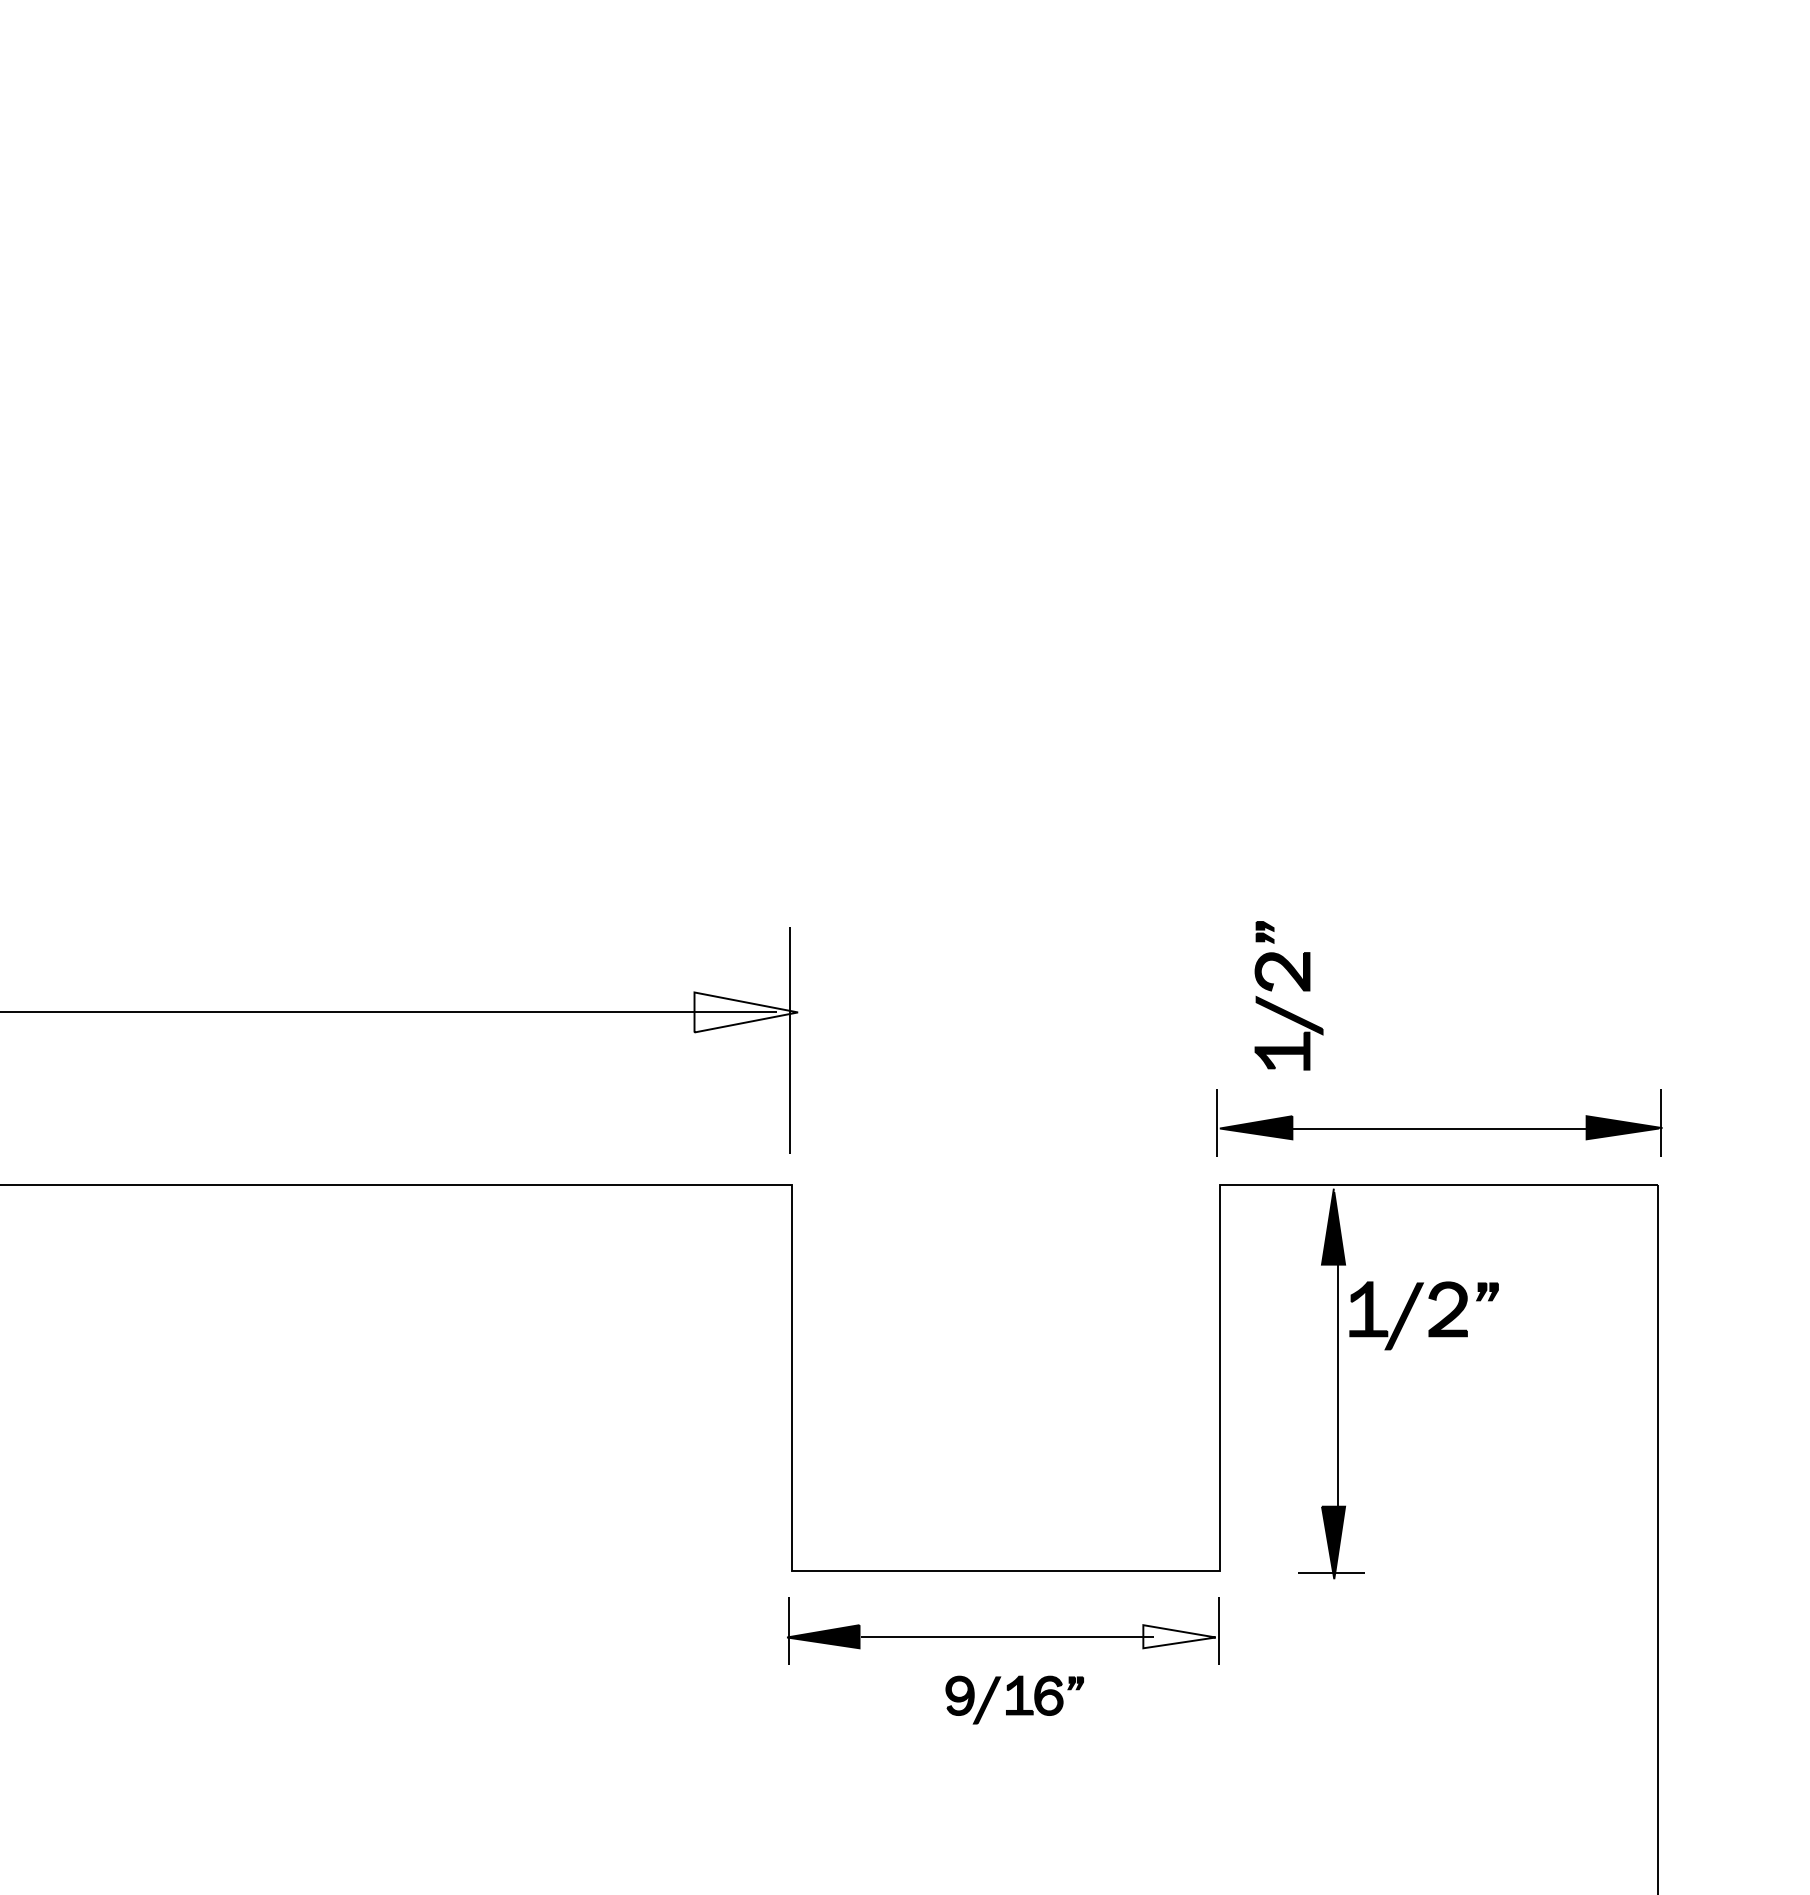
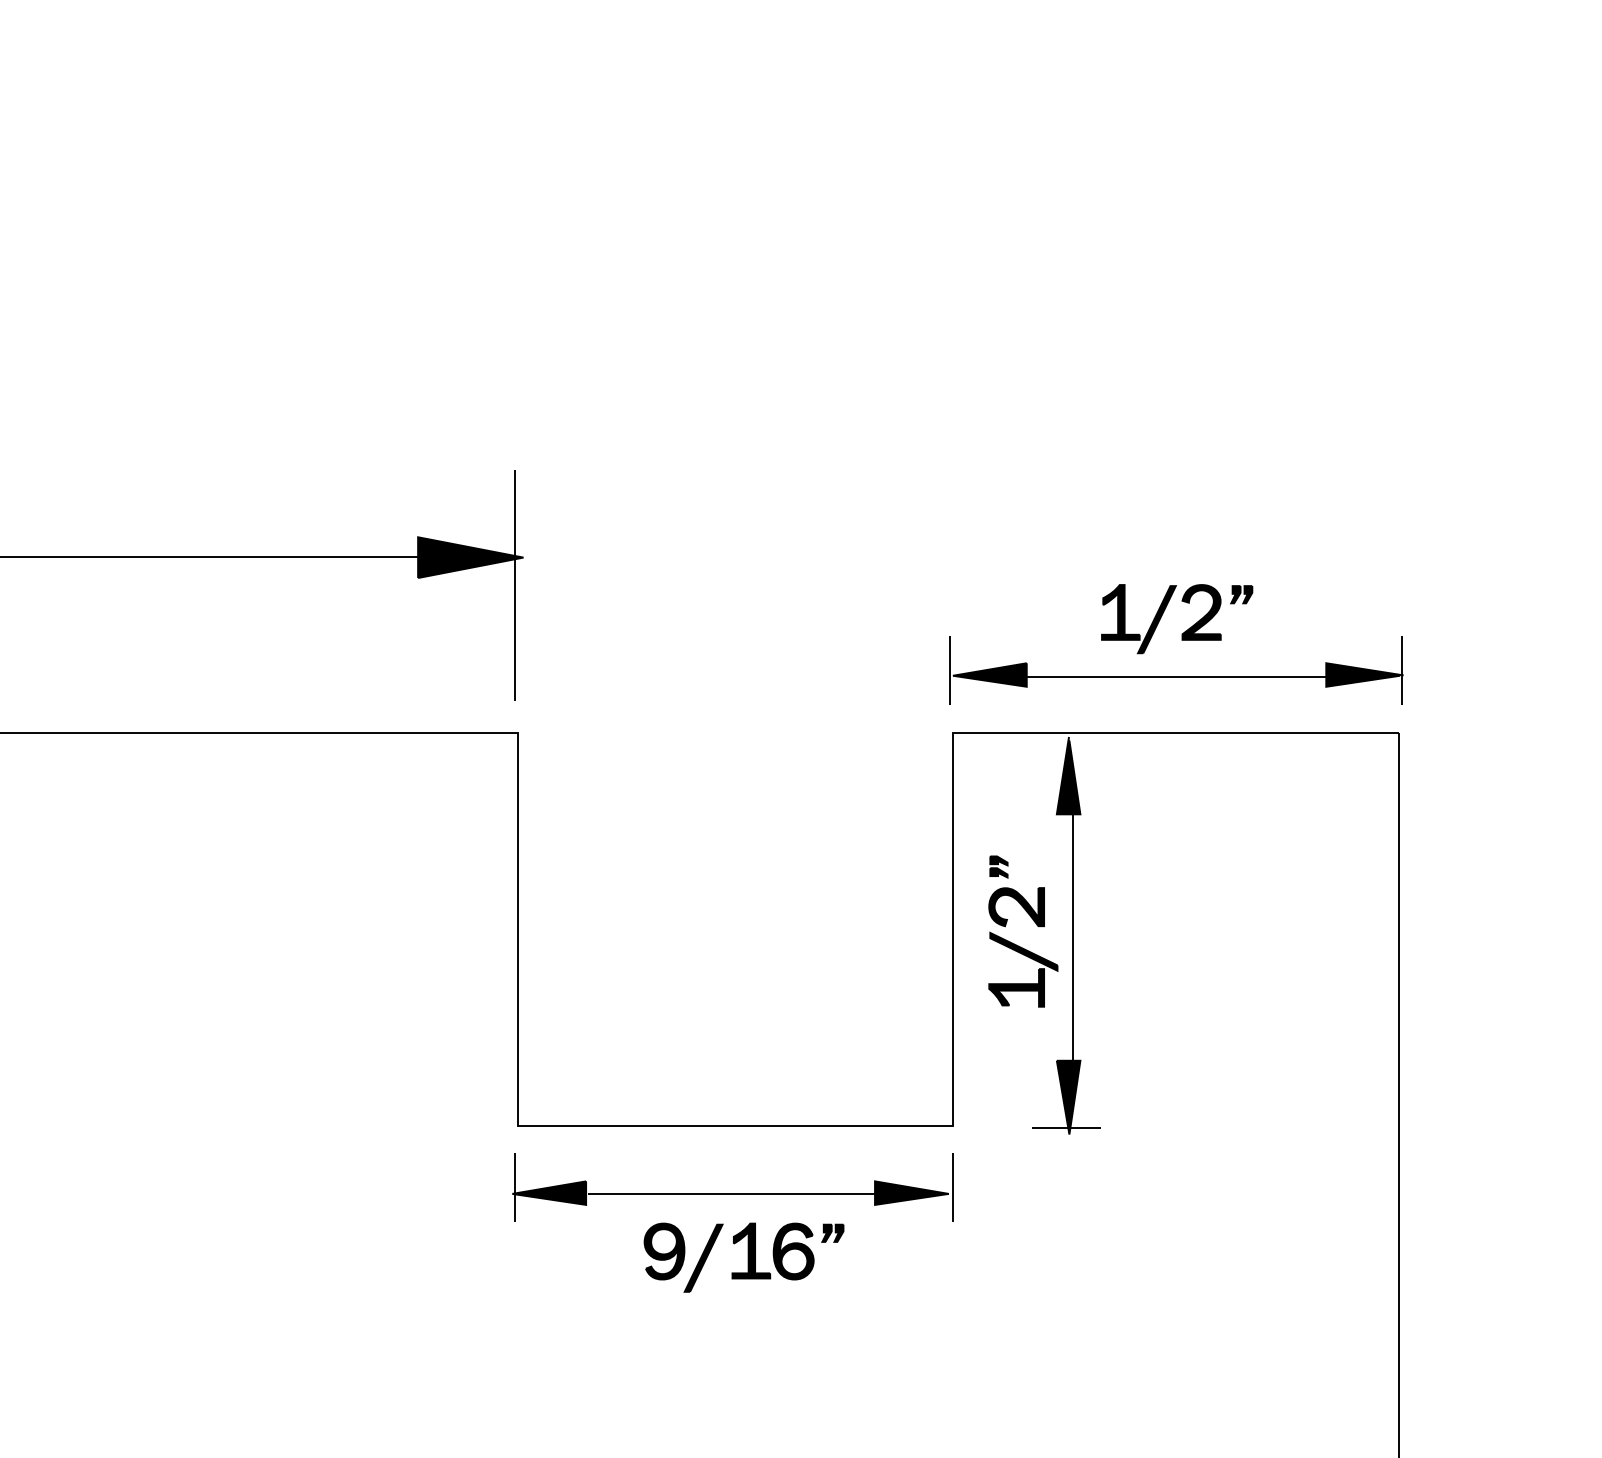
part: (1299, 986) -> (1033, 922), moved
fill: (746, 1012) -> (471, 557), added
part: (1411, 1309) -> (1164, 612), moved
fill: (1179, 1636) -> (911, 1192), added
part: (1014, 1699) -> (743, 1257), size x1.43

